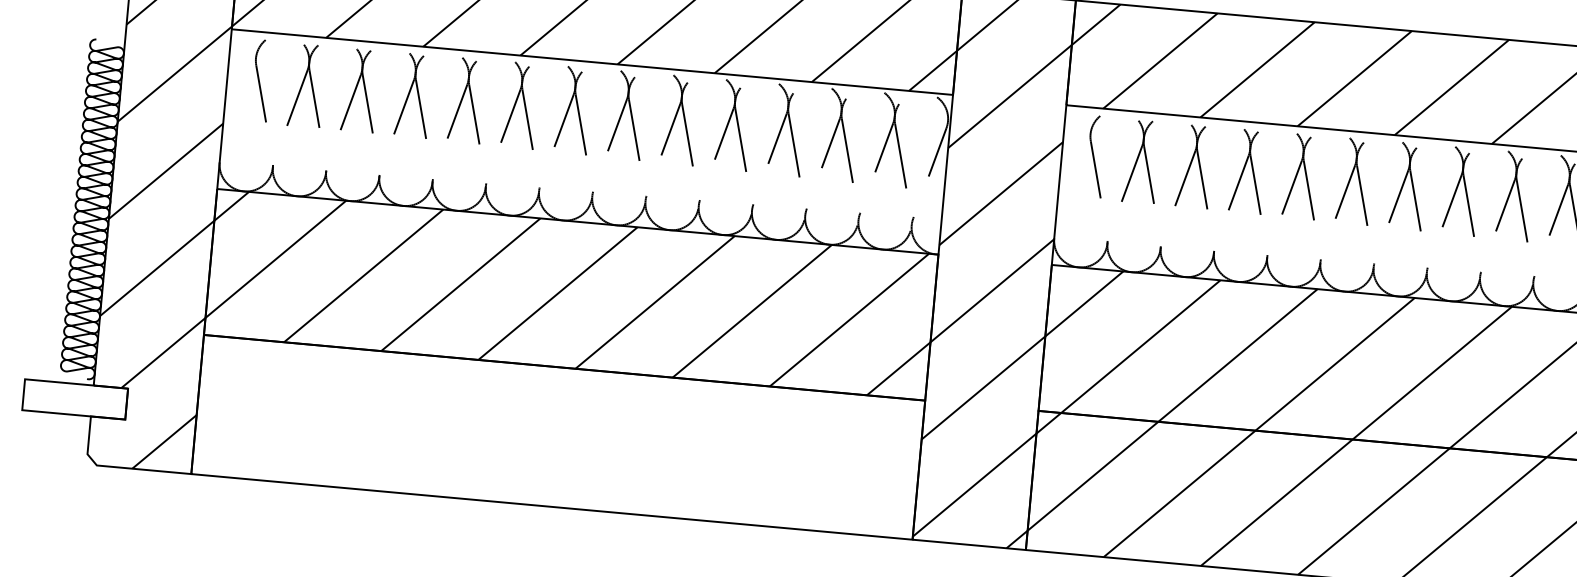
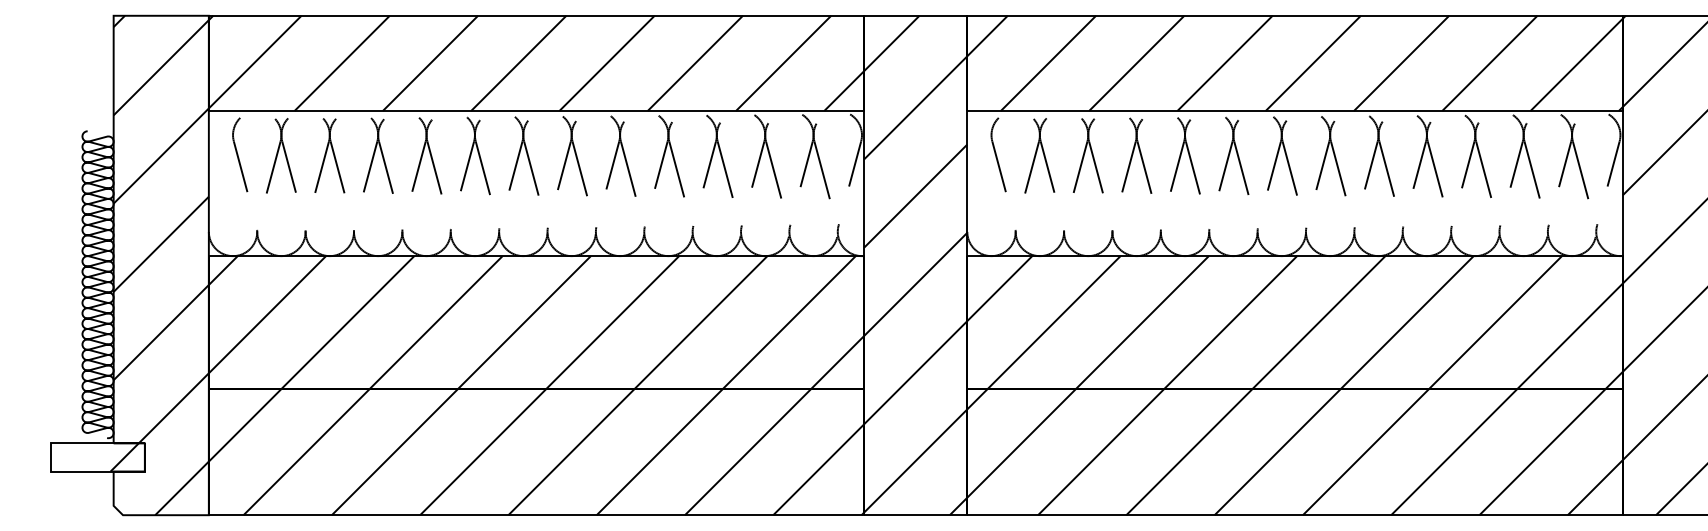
hatch: (104, 402) -> (124, 457), added
hatch: (558, 436) -> (536, 451), added

